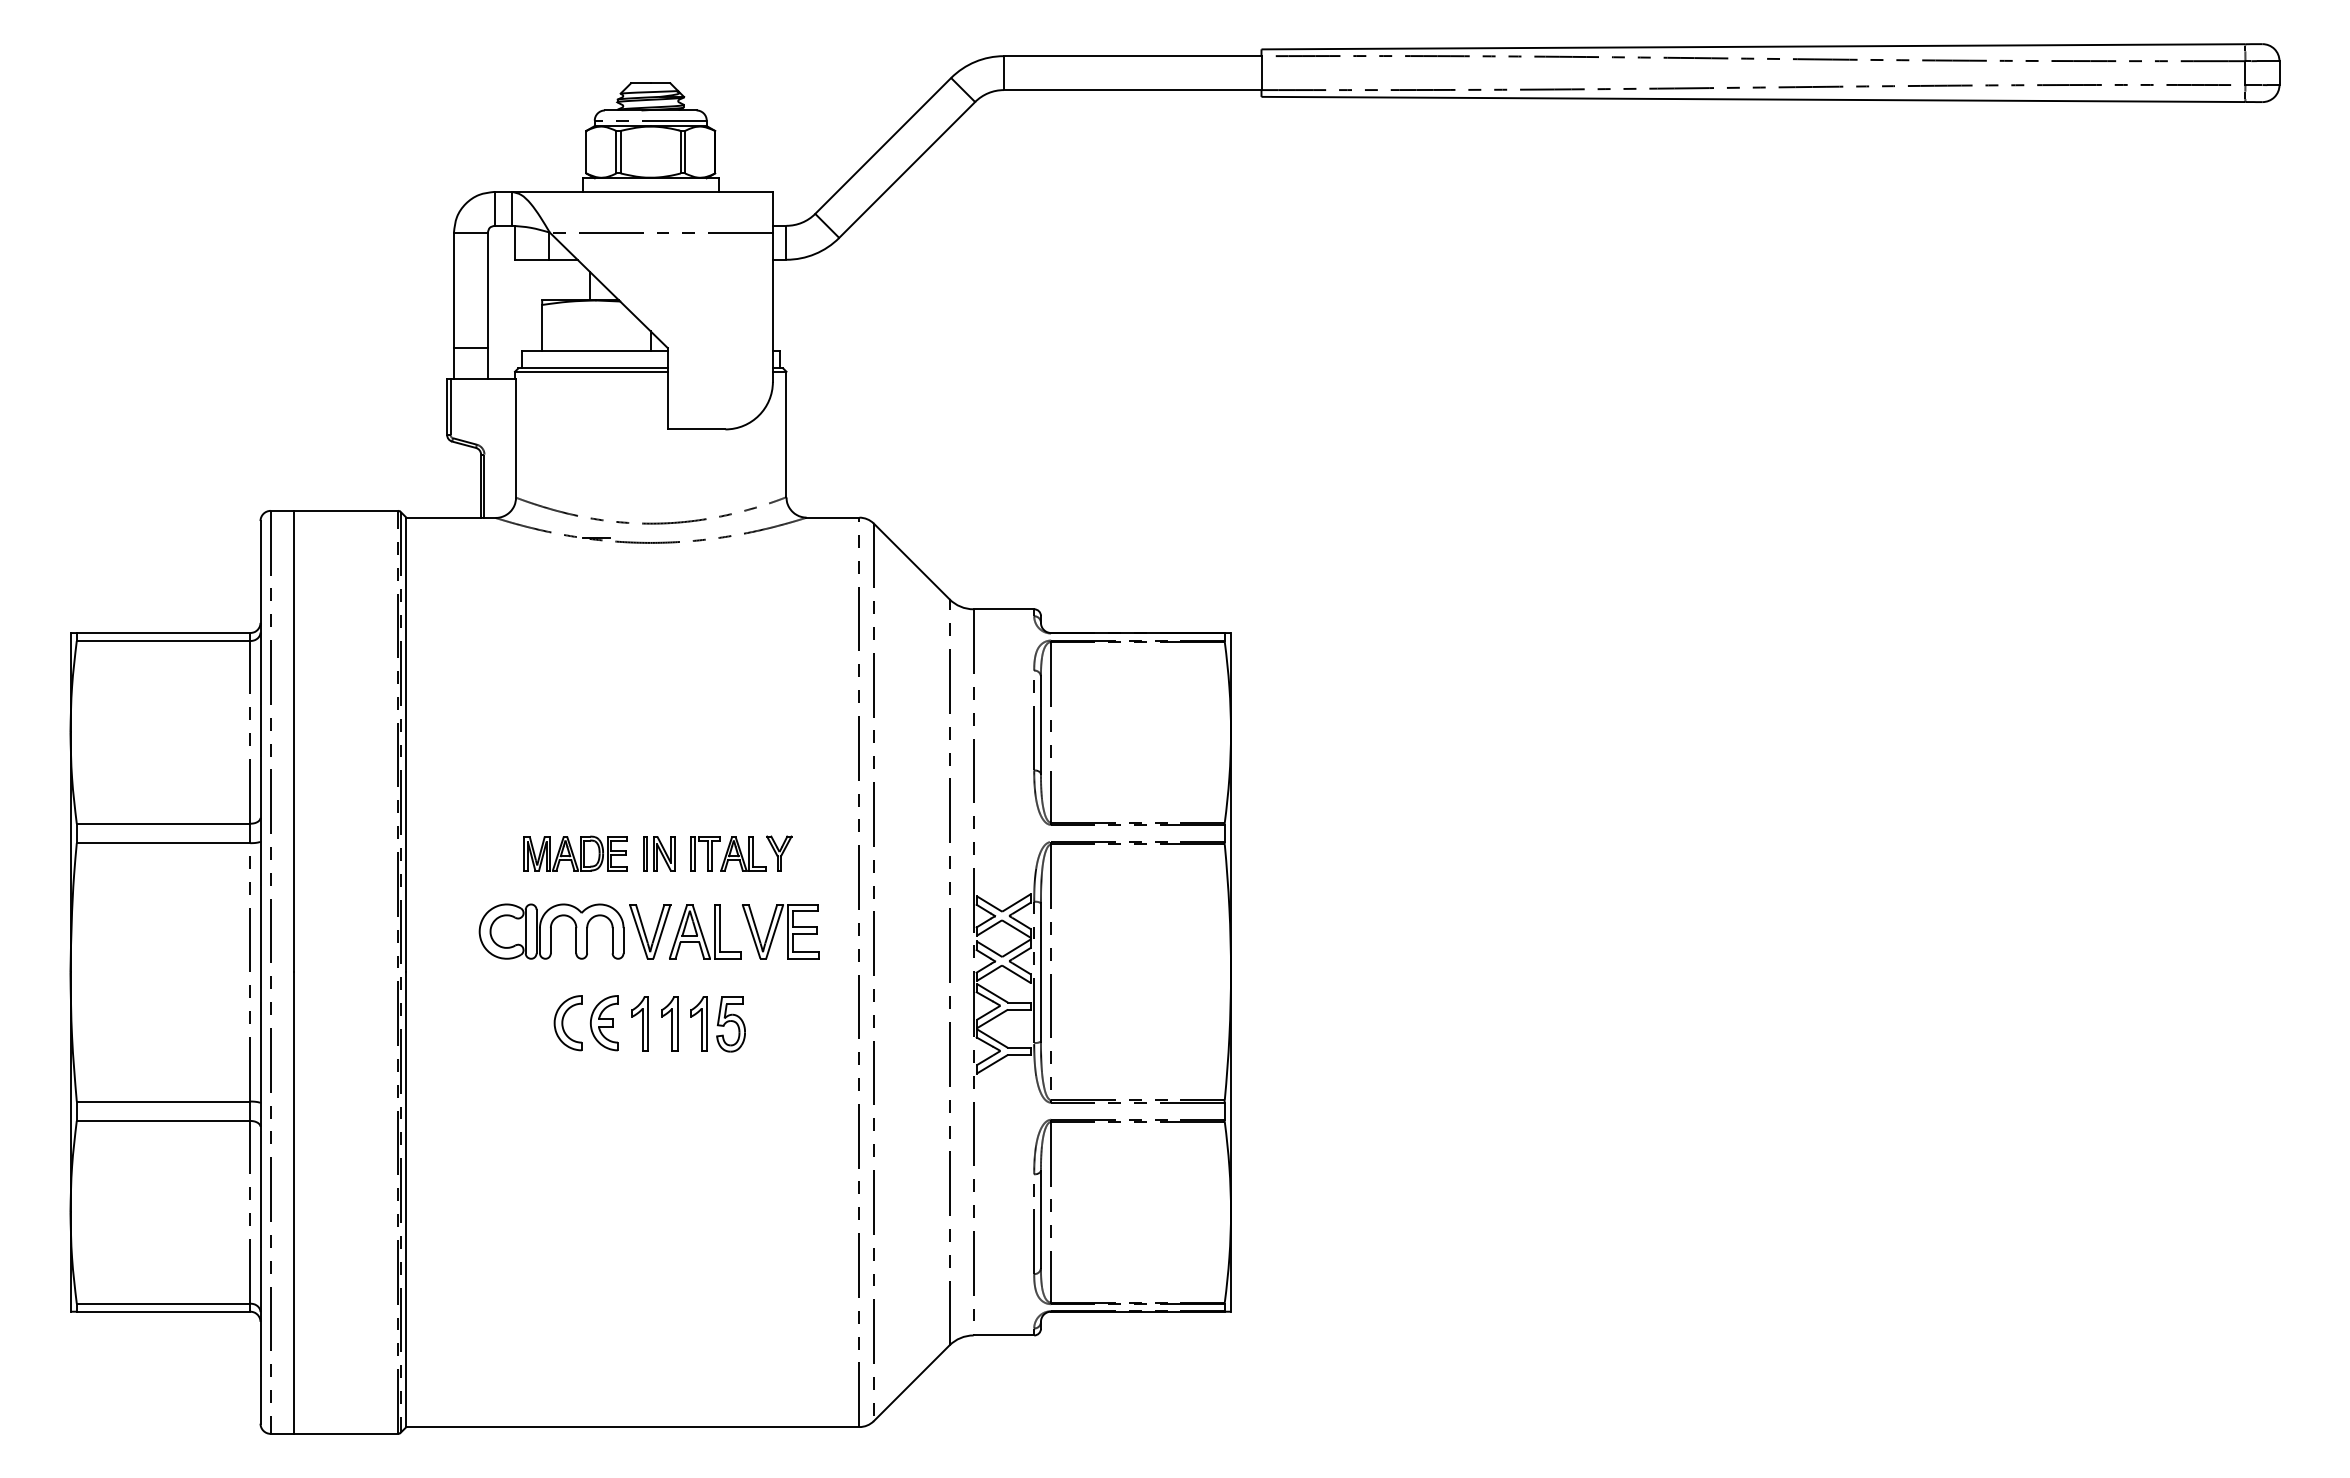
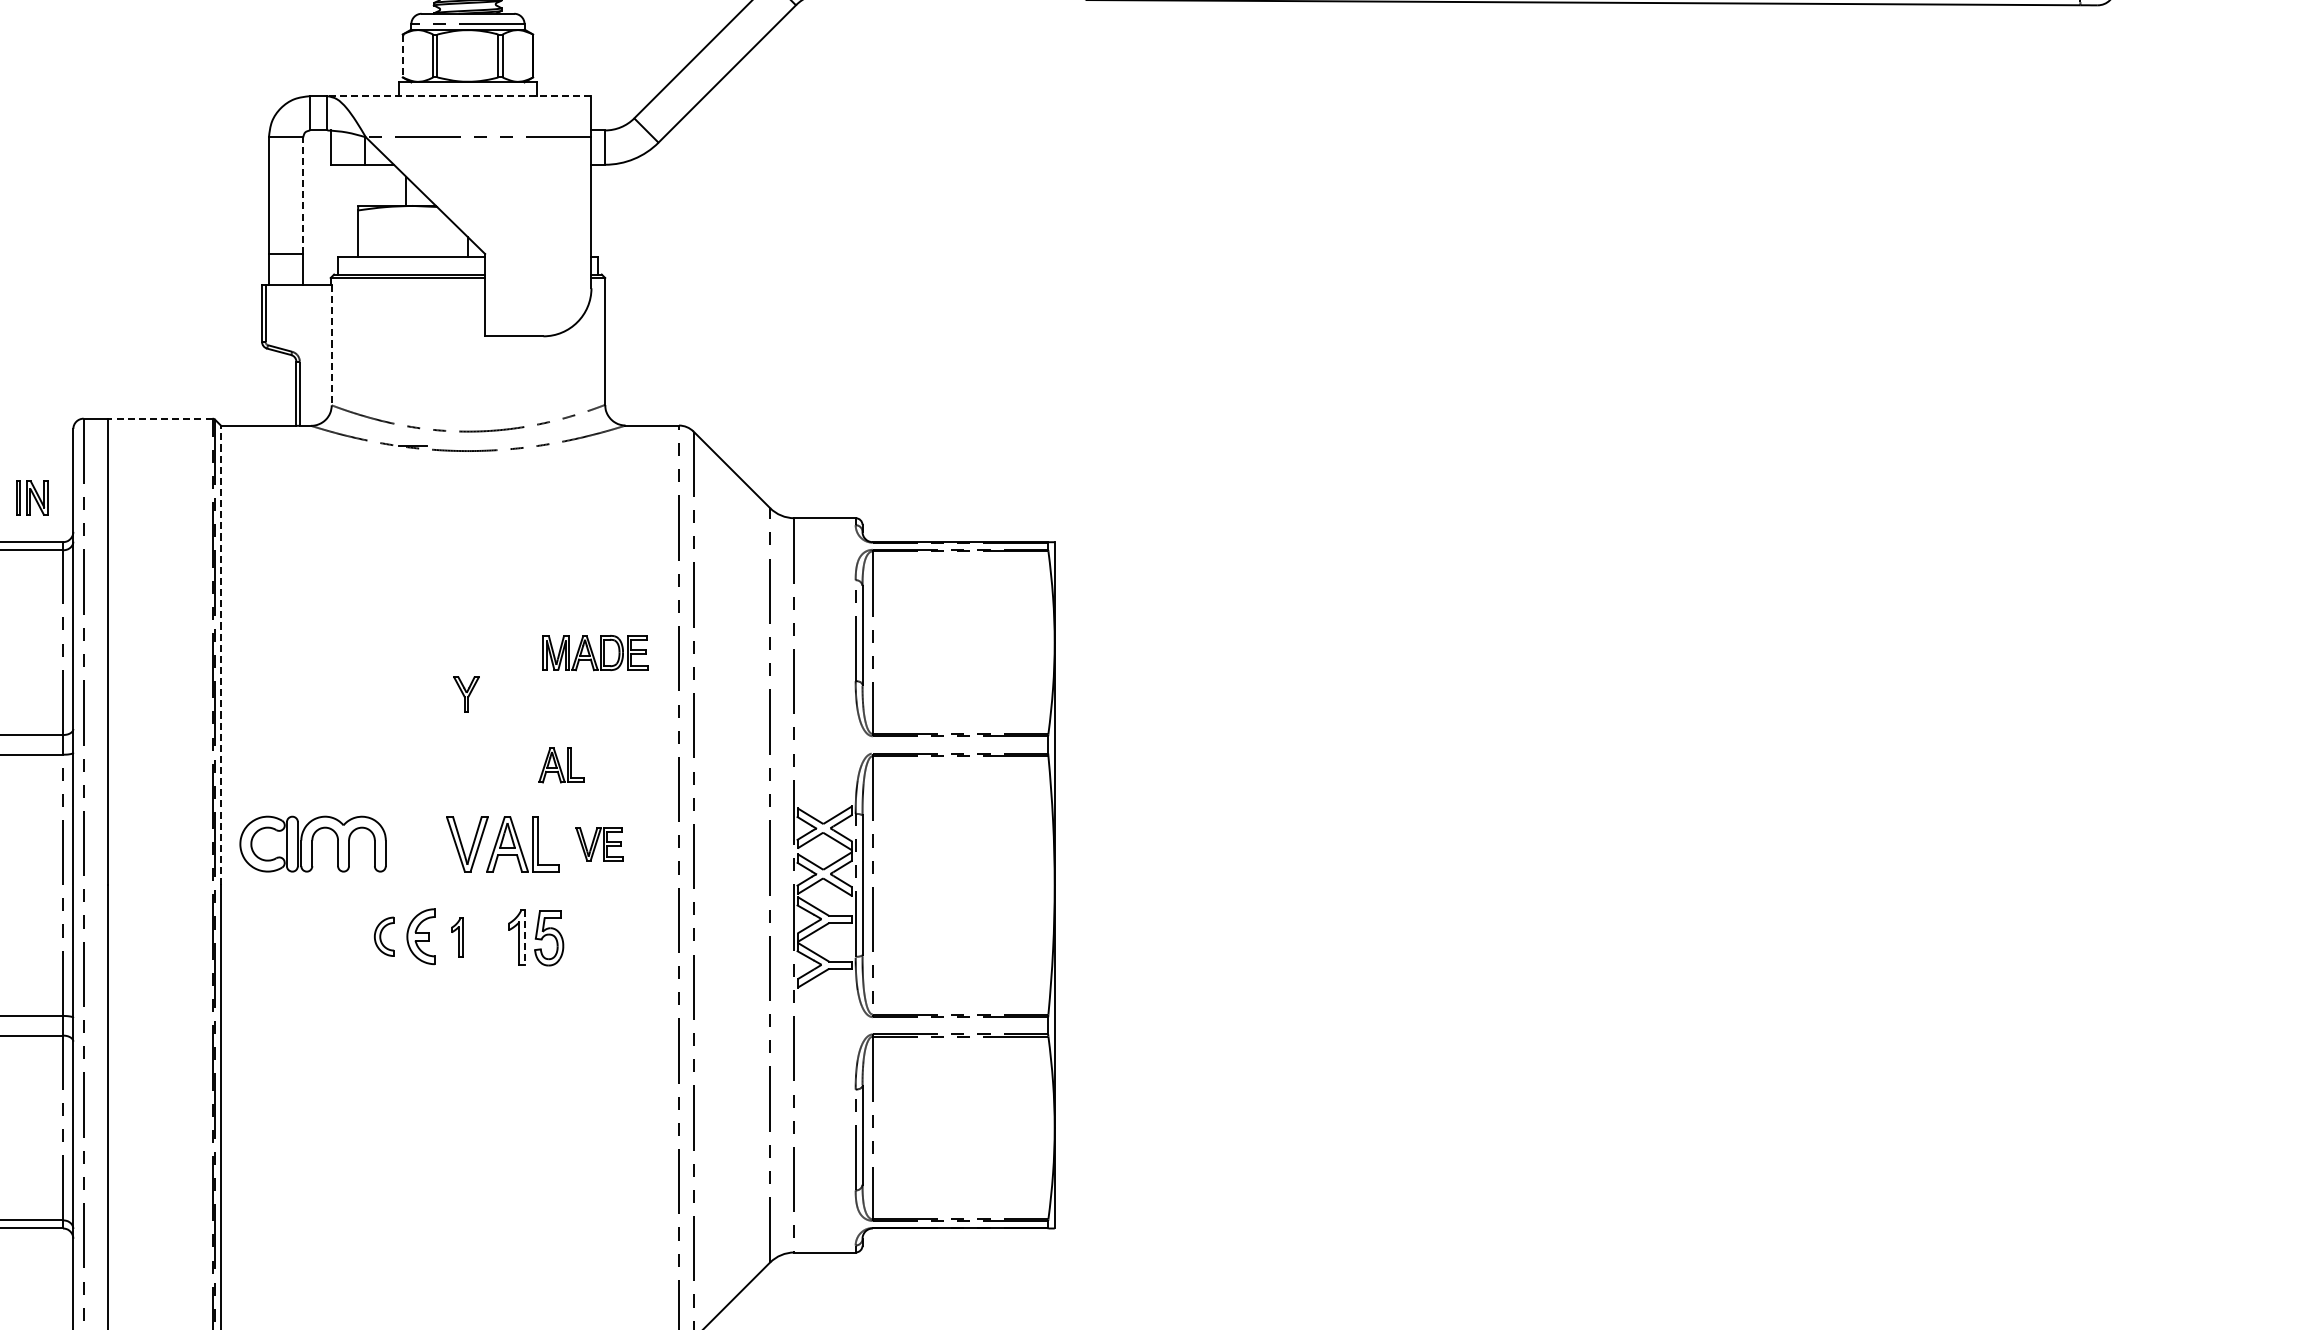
line: (586, 152) -> (402, 56), solid -> dashed
line: (642, 191) -> (459, 95), solid -> dashed
line: (487, 290) -> (302, 195), solid -> dashed
line: (516, 438) -> (332, 345), solid -> dashed
line: (346, 510) -> (160, 418), solid -> dashed
line: (406, 744) -> (220, 654), solid -> dashed
part: (575, 853) -> (595, 652), moved
part: (659, 853) -> (32, 498), moved
part: (705, 853) -> (523, 765), removed
part: (779, 853) -> (466, 694), moved
part: (551, 931) -> (312, 844), moved
part: (780, 931) -> (599, 844), size x0.6
part: (567, 1023) -> (383, 937), size x0.7
part: (639, 1023) -> (456, 937), size x0.7
part: (669, 1023) -> (486, 937), removed
line: (707, 1024) -> (525, 938), solid -> dashed

